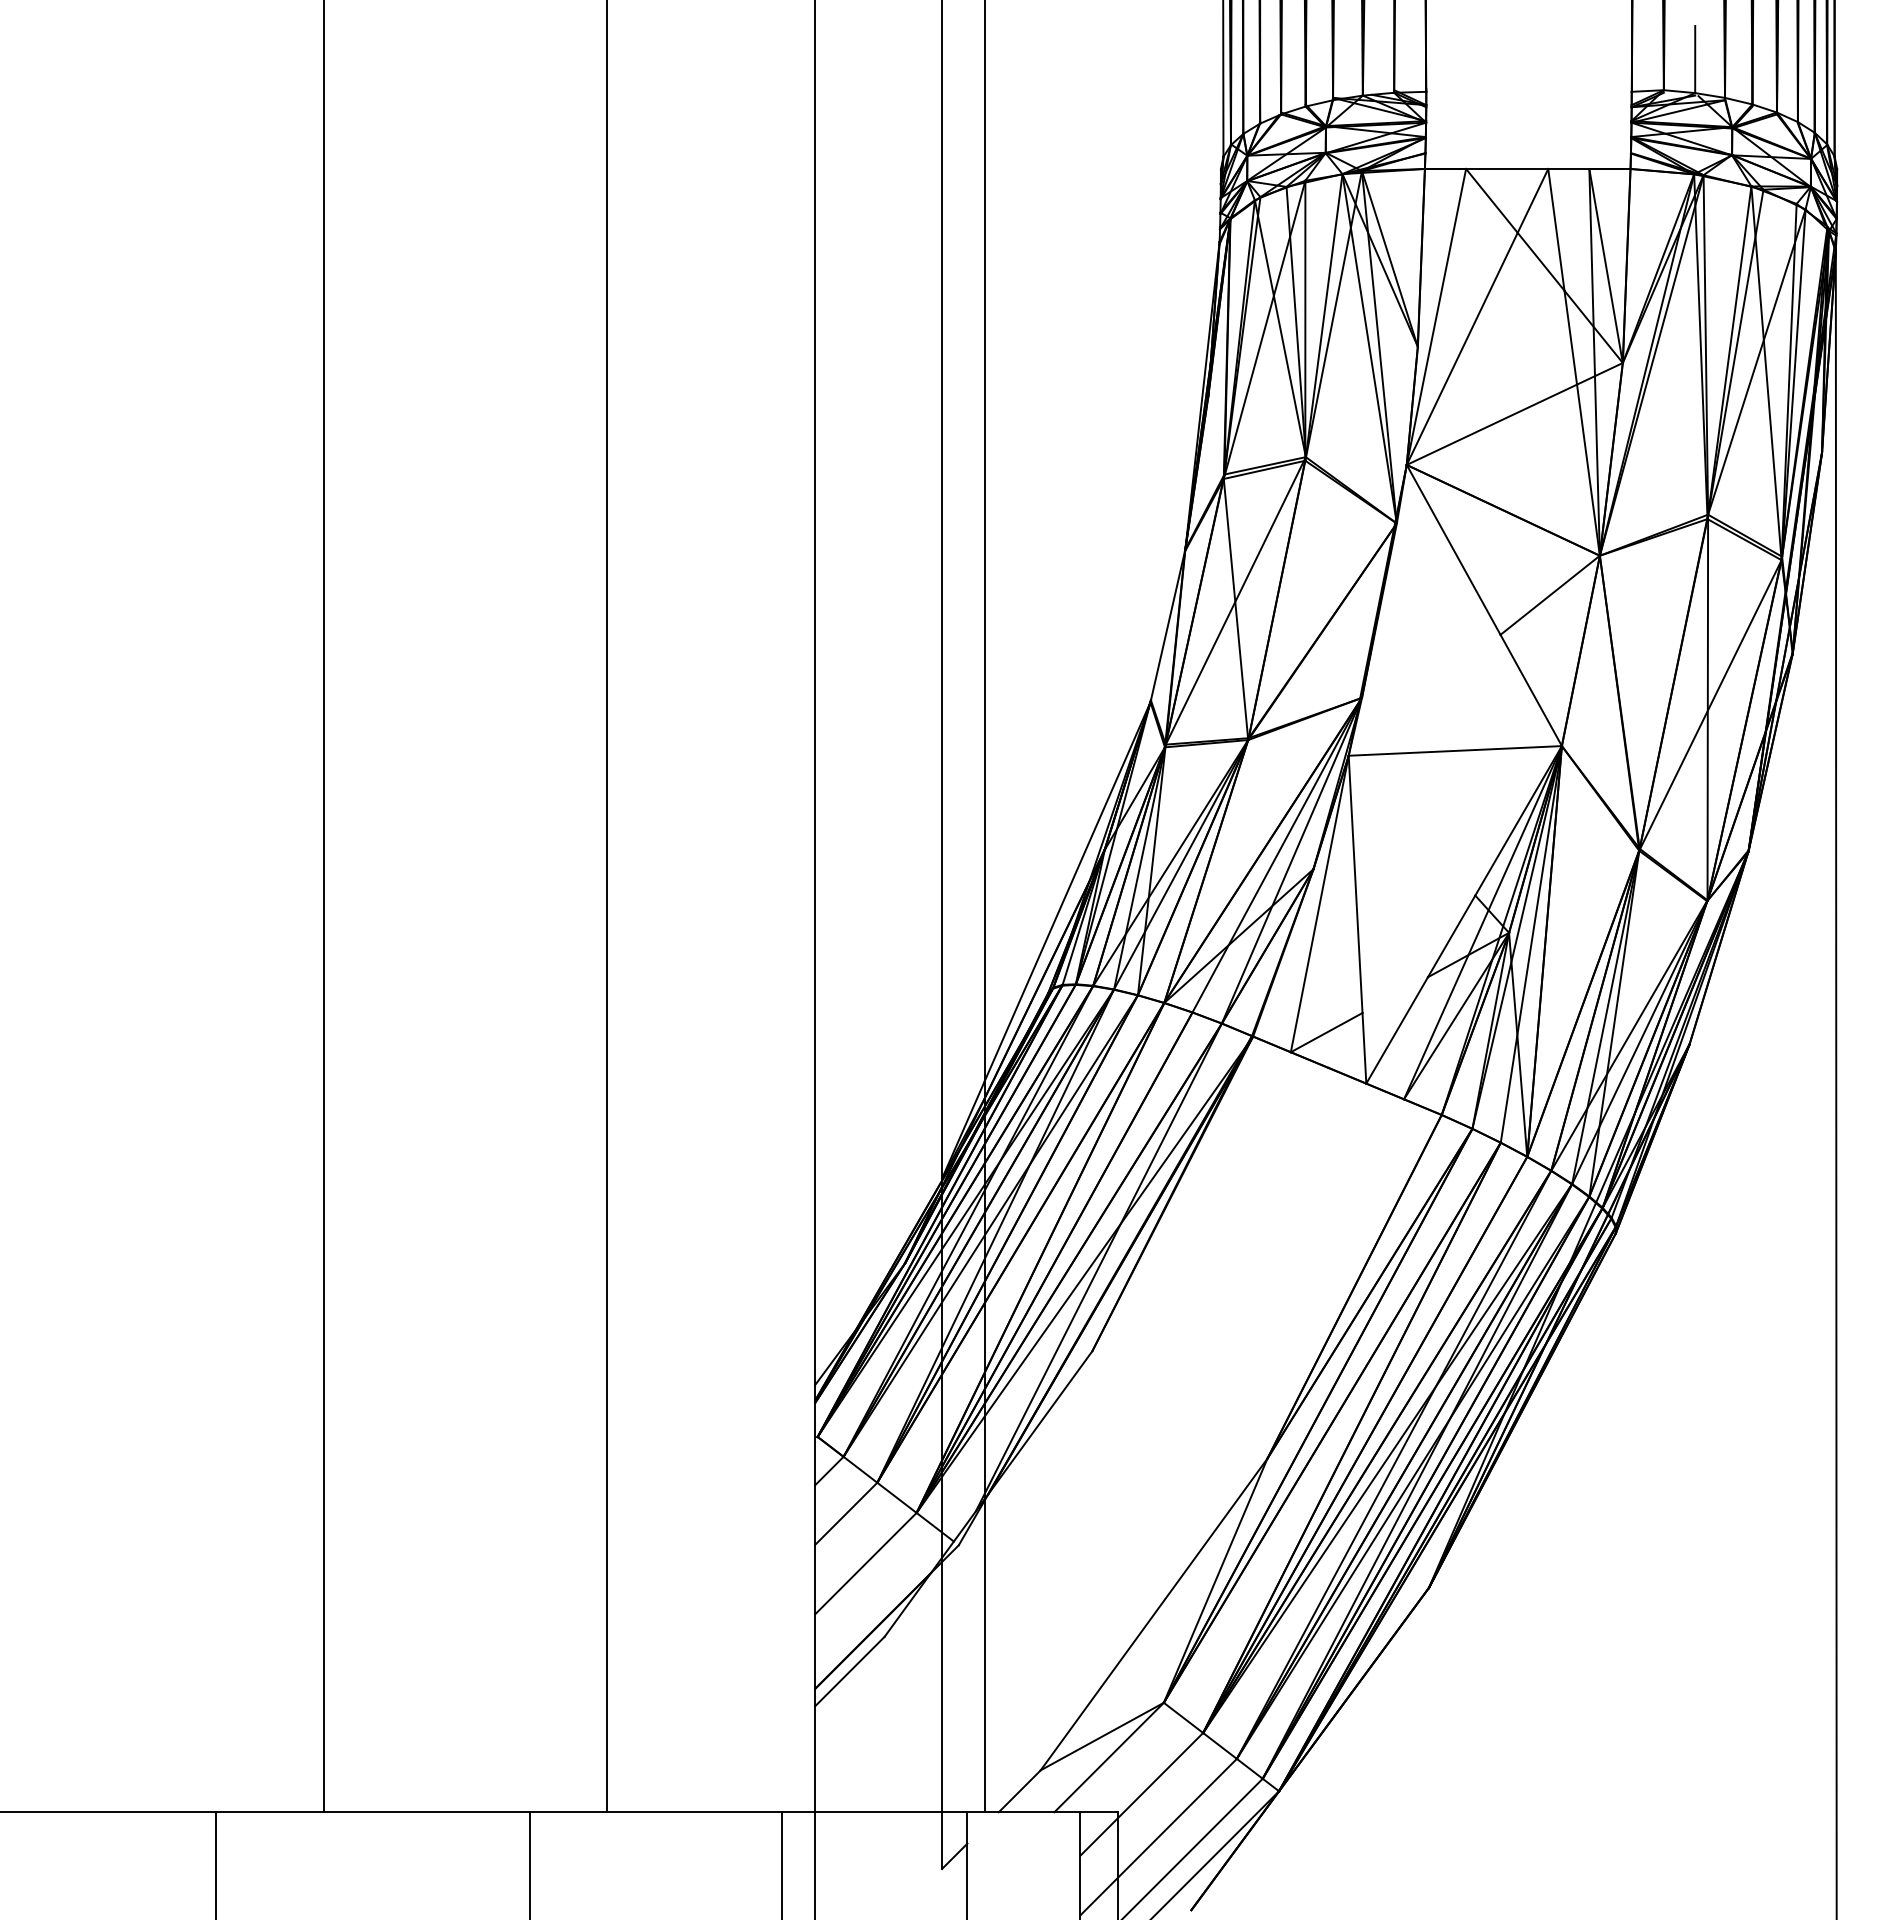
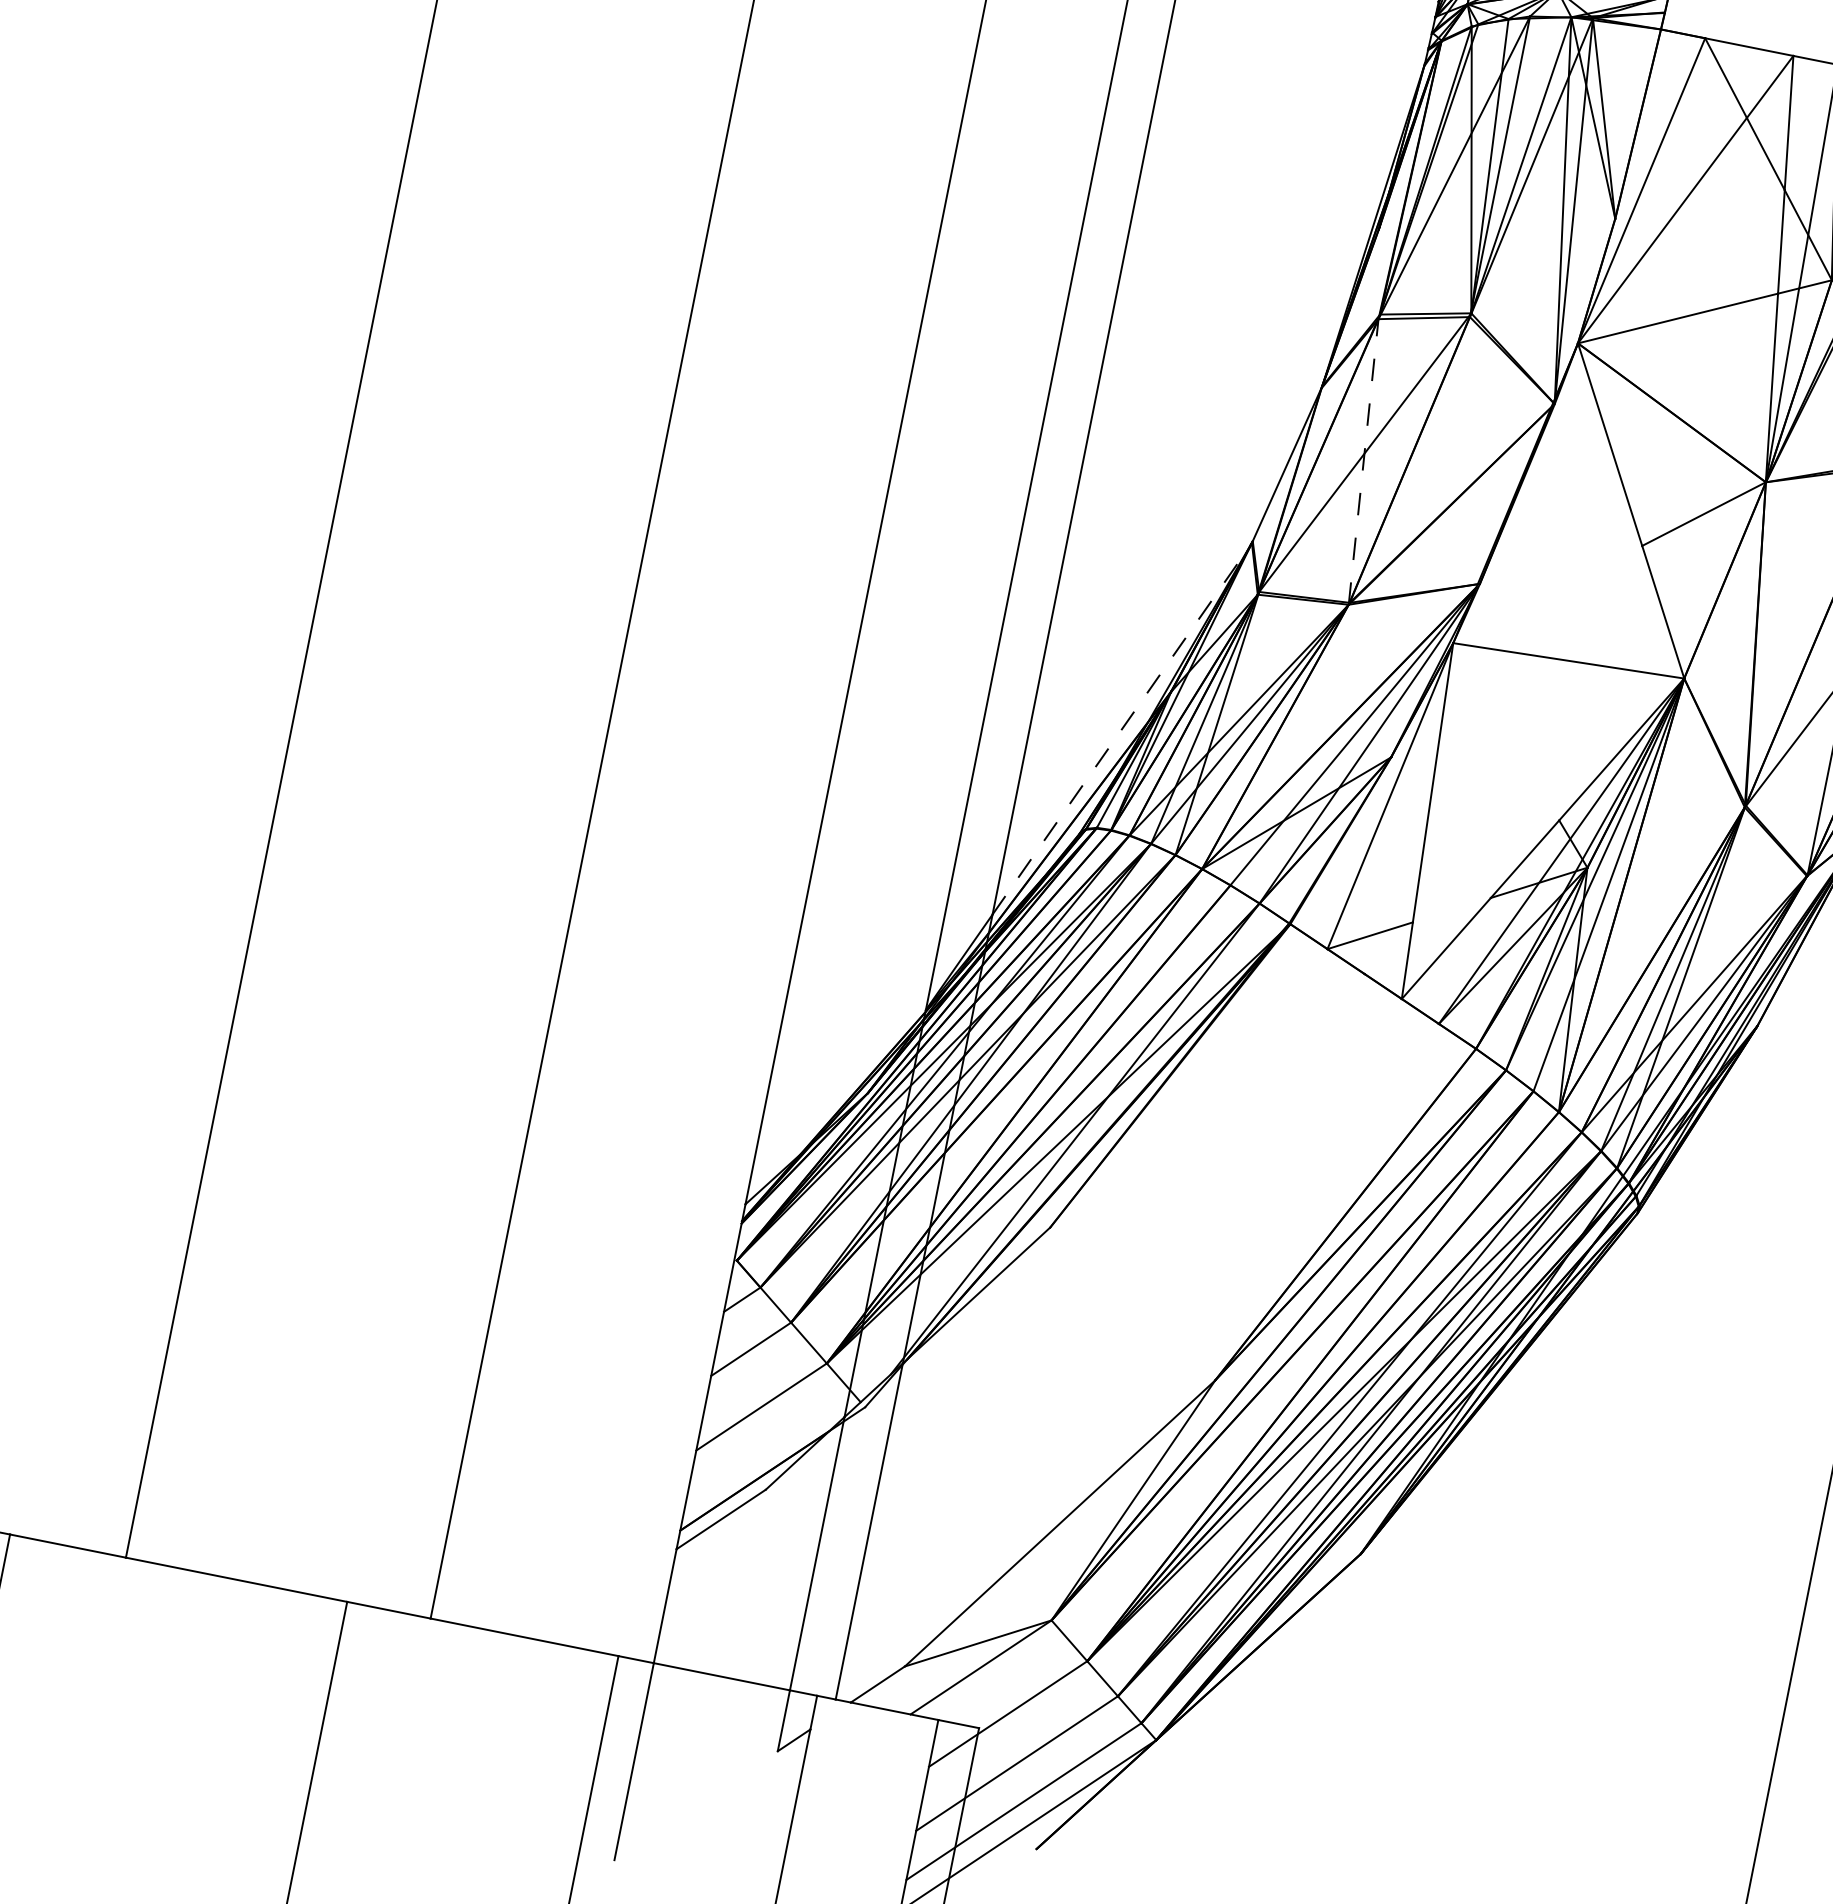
line: (1235, 609) -> (1363, 461), solid -> dashed
line: (1067, 891) -> (1122, 728), solid -> dashed

